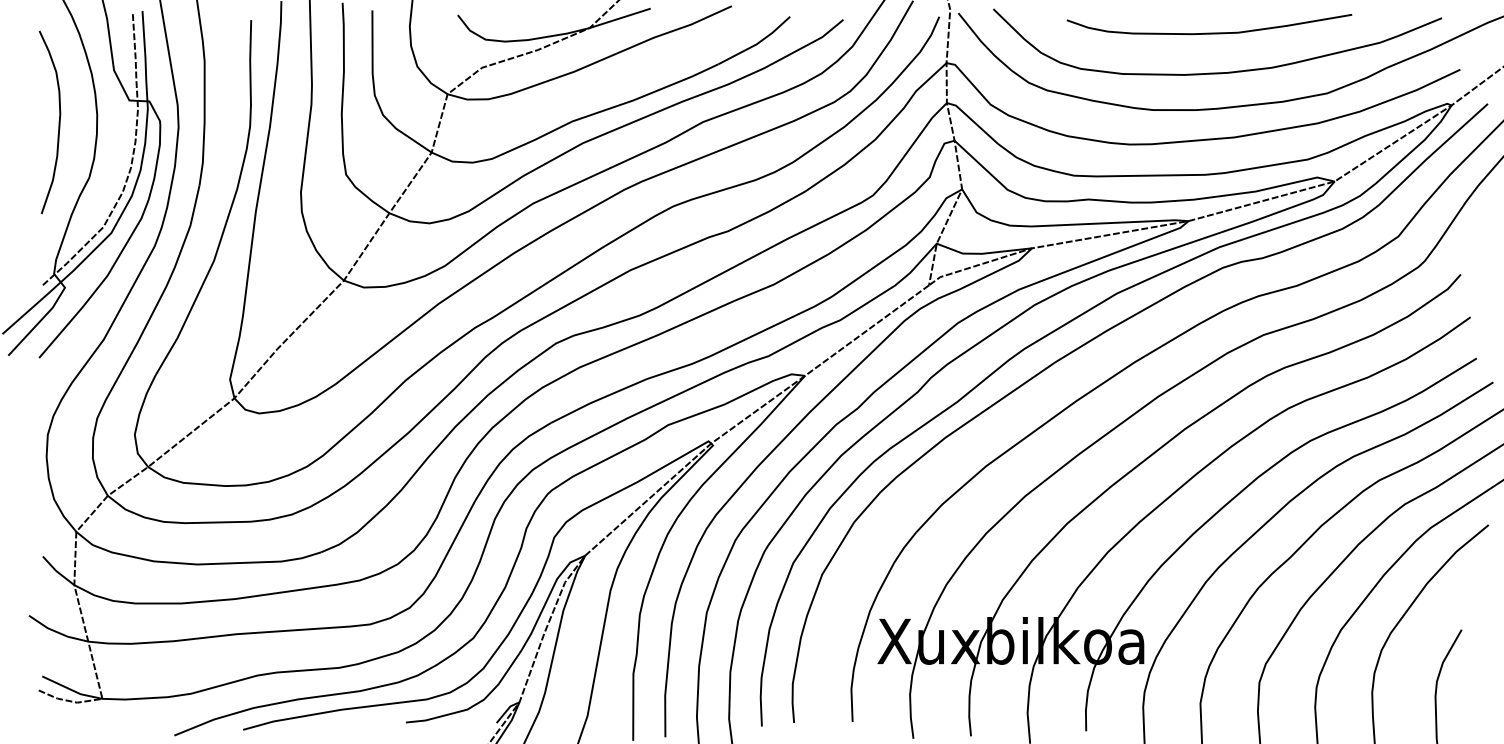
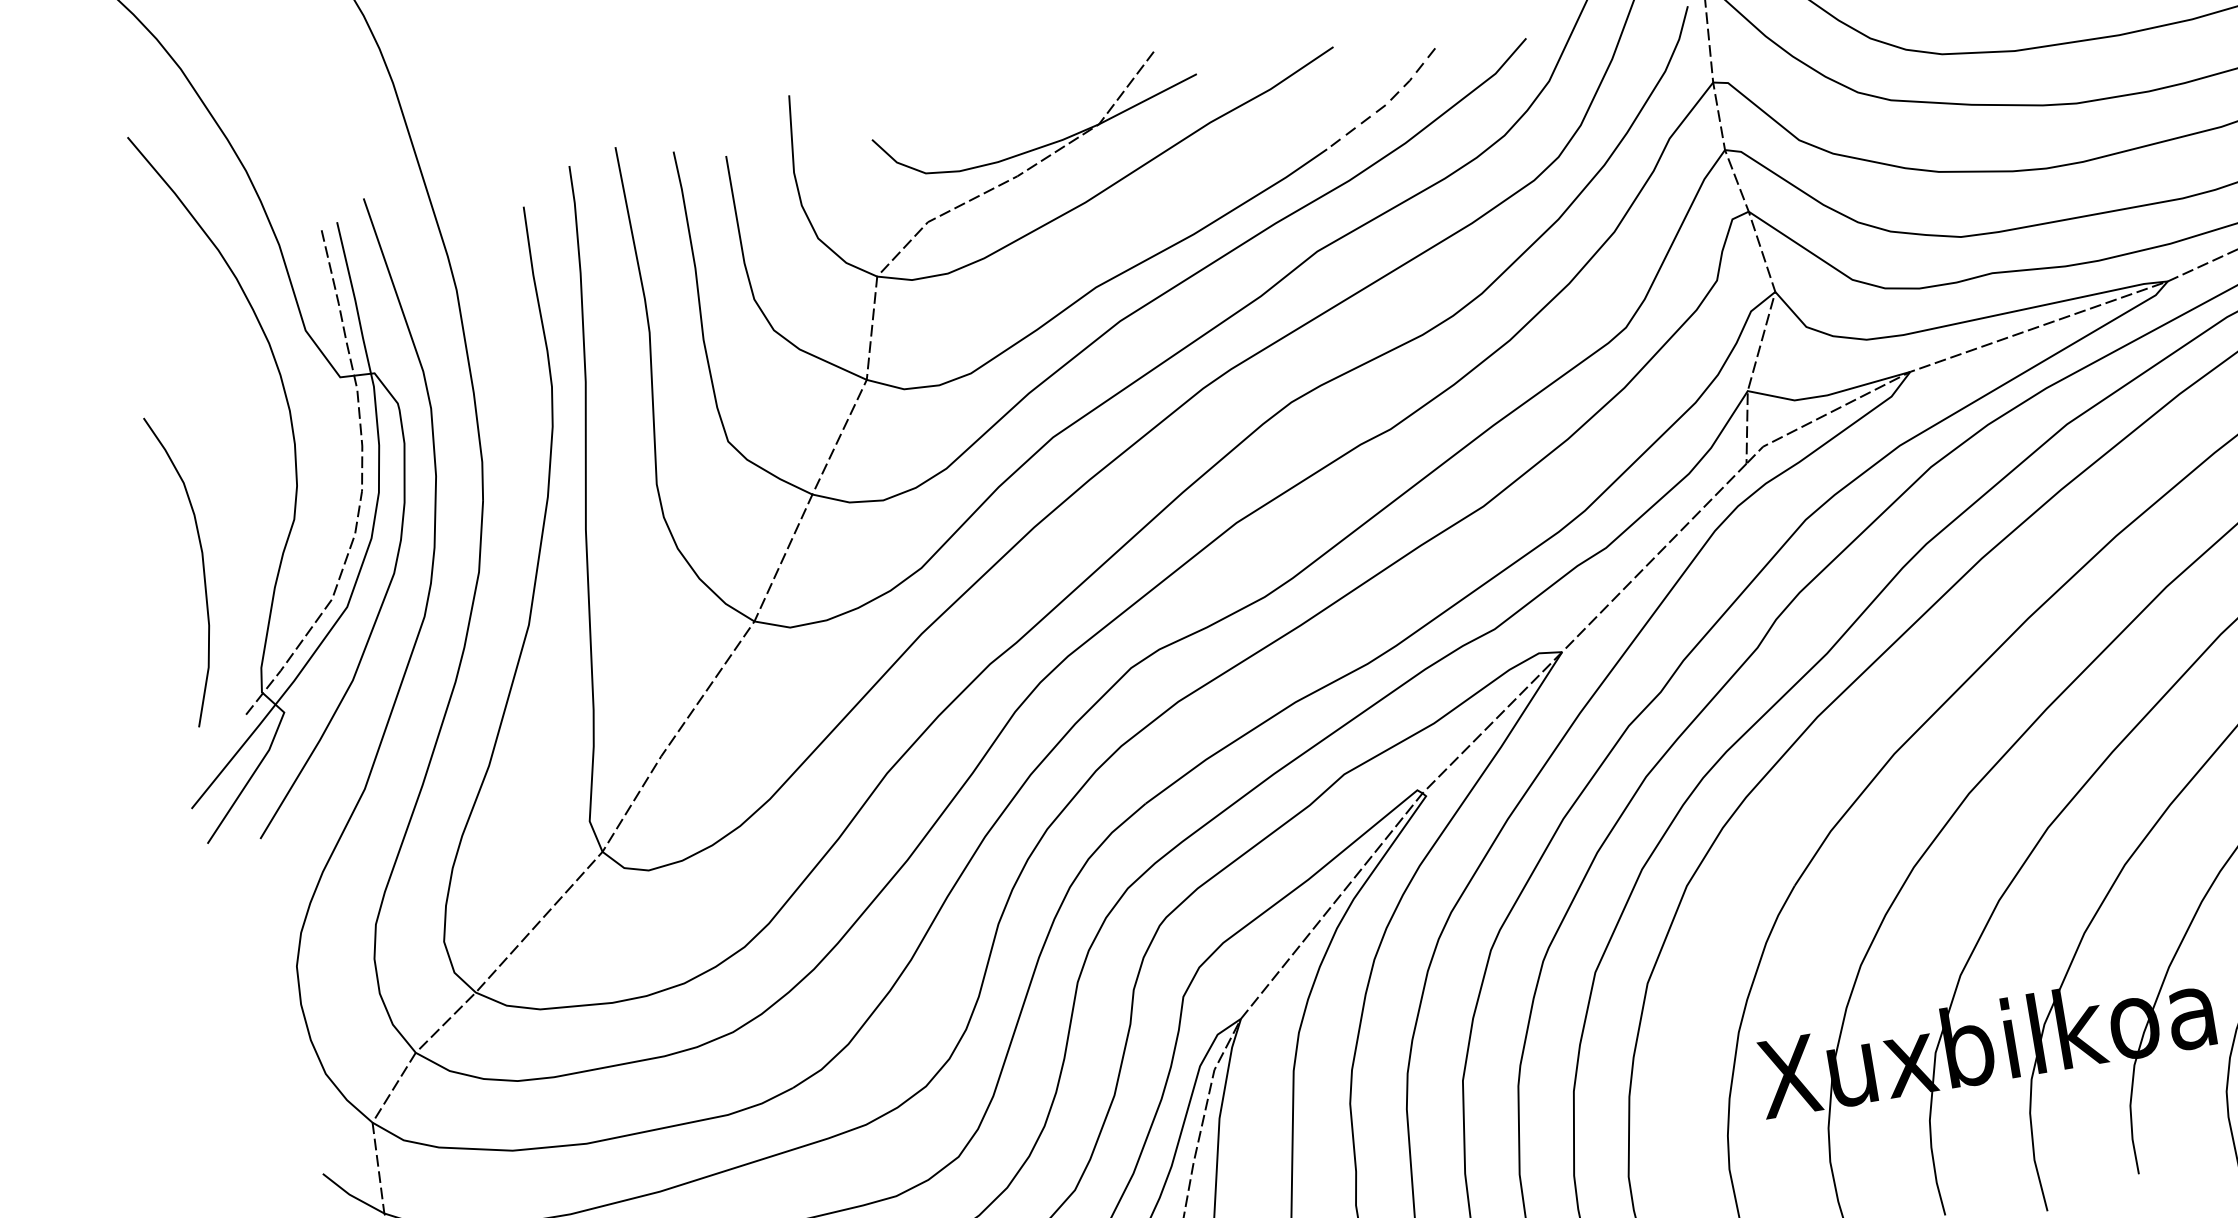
line: (756, 44) -> (1386, 104), solid -> dashed
curve: (58, 122) -> (201, 567), moved

